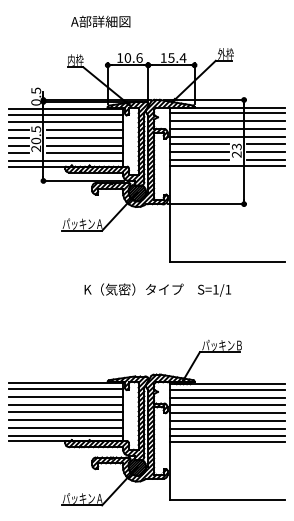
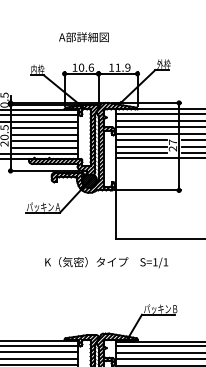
text: (100, 21) -> (83, 37), moved
text: (177, 57) -> (123, 67), 15.4 -> 11.9
text: (236, 146) -> (172, 142), 23 -> 27

